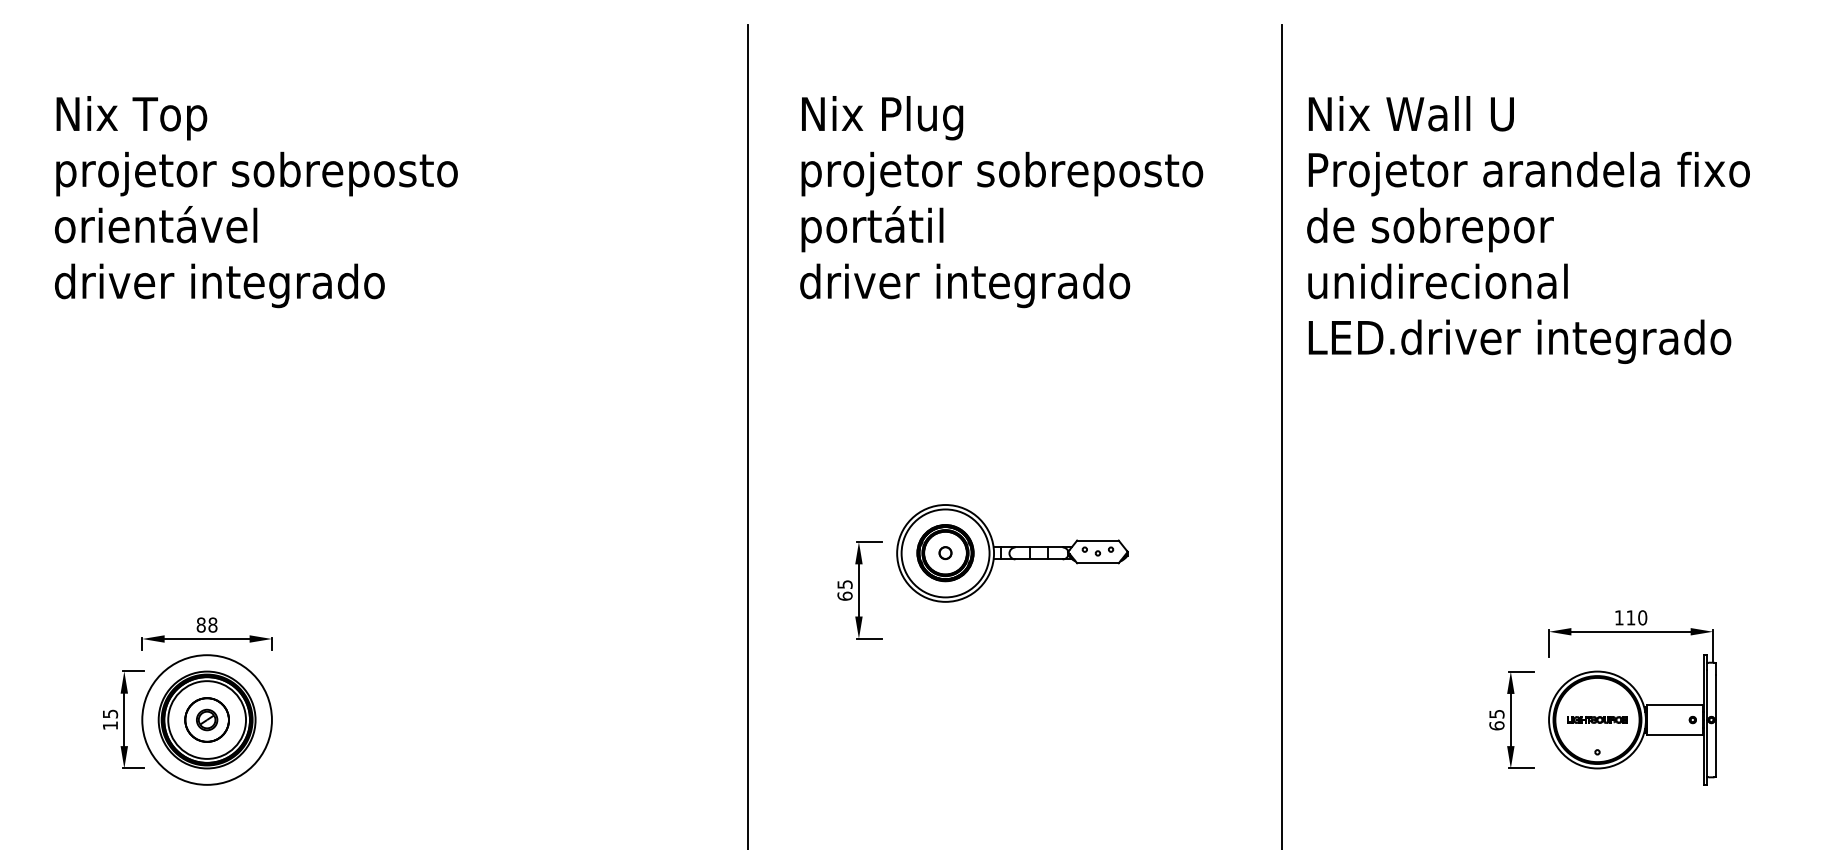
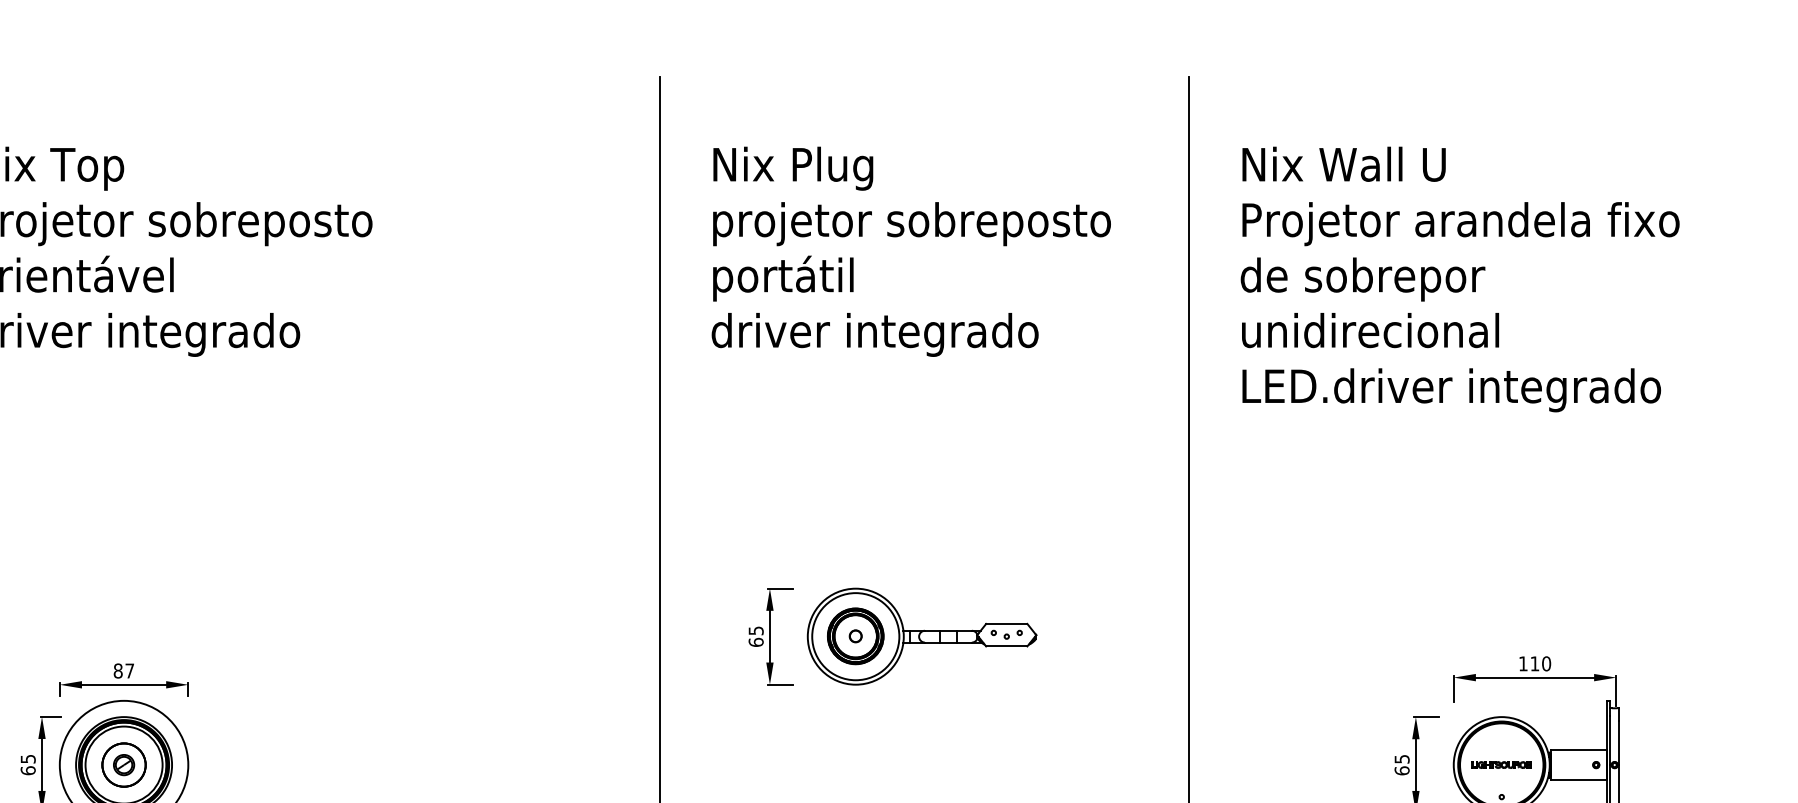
text: (1528, 229) -> (1460, 279), moved
part: (1012, 553) -> (922, 636), moved
text: (212, 624) -> (129, 670), 88 -> 87
text: (110, 725) -> (28, 770), 15 -> 65

